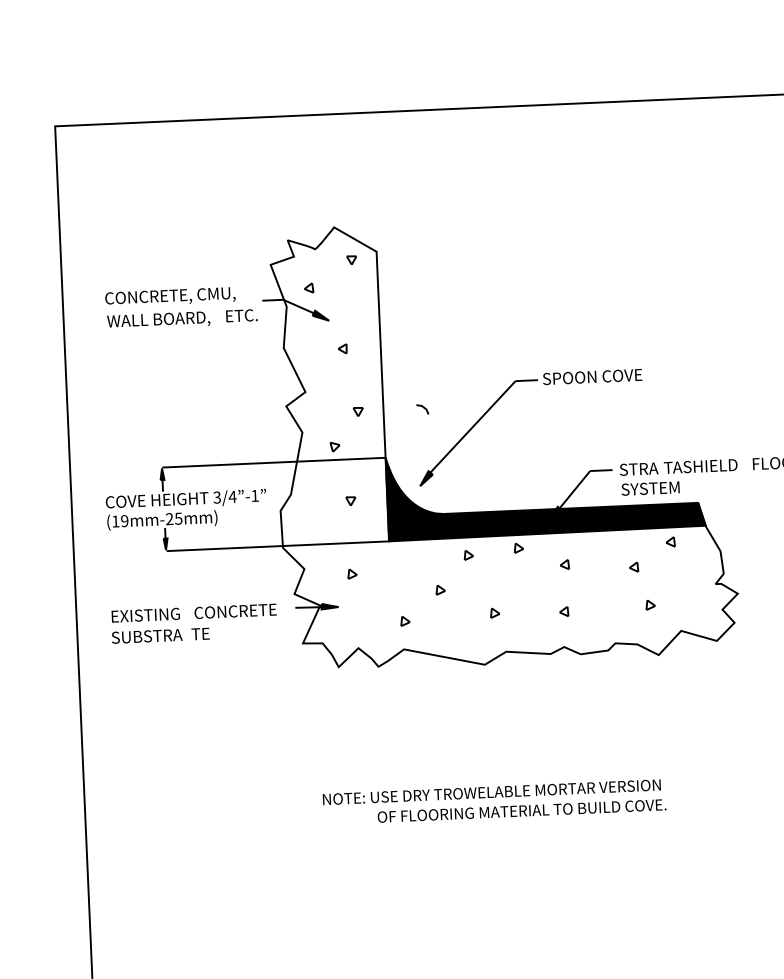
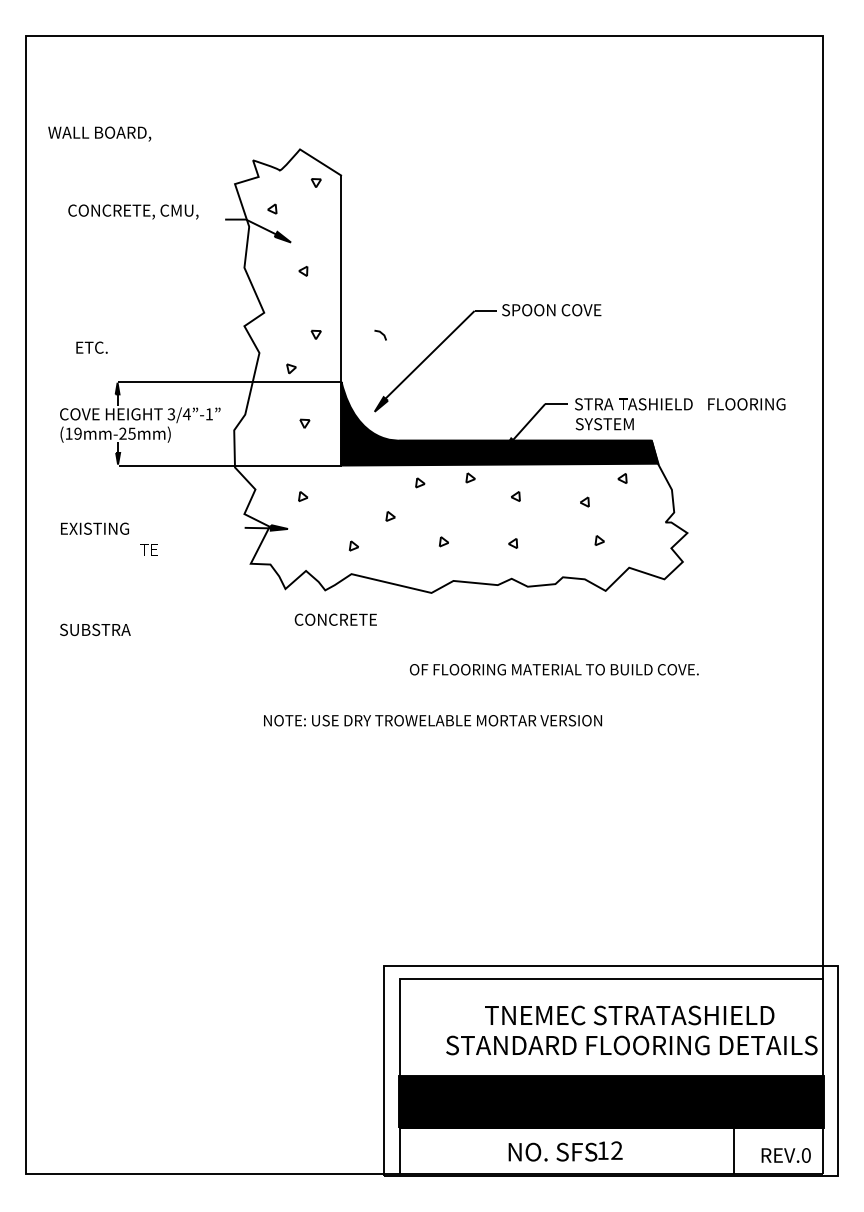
text: (241, 315) -> (91, 347), moved
text: (158, 320) -> (99, 133), moved
text: (235, 611) -> (335, 619), moved
text: (147, 635) -> (95, 629), moved
text: (521, 810) -> (553, 669), moved

